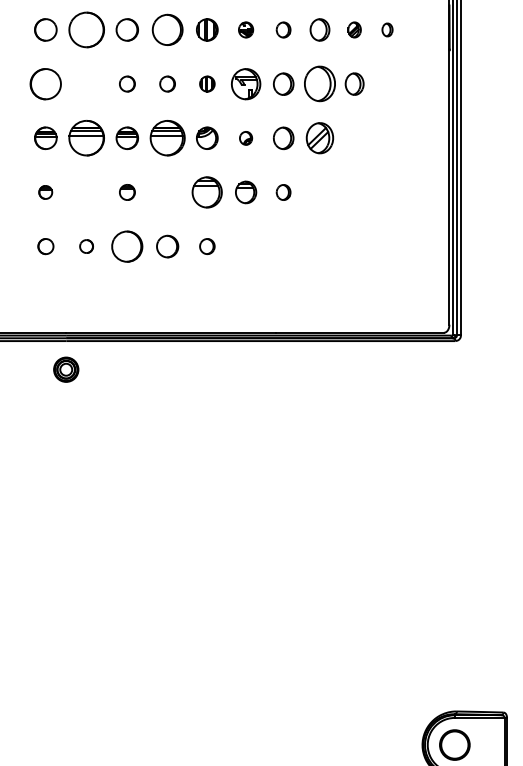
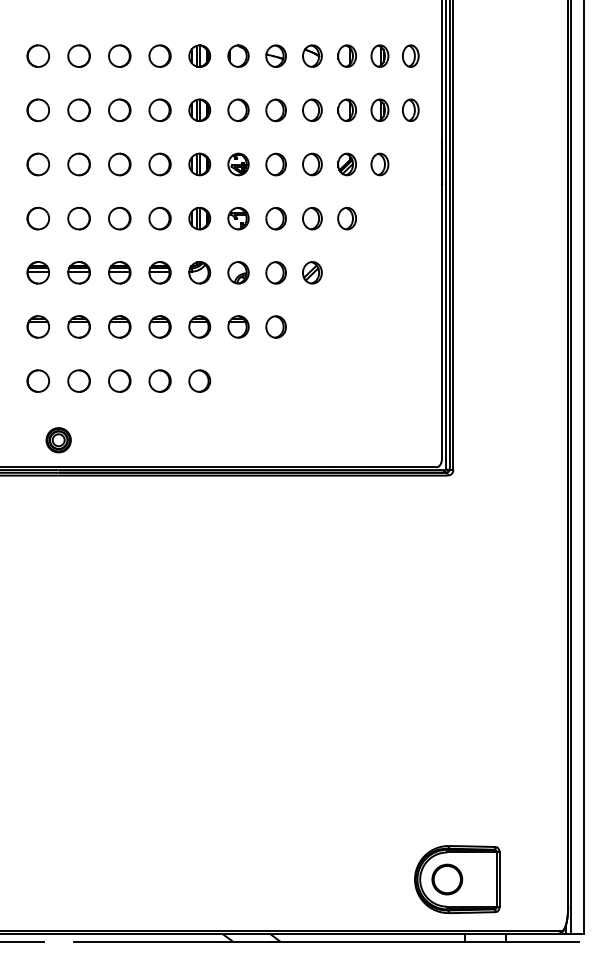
part: (86, 29) -> (78, 164), size x0.62
part: (167, 29) -> (159, 164), size x0.71
part: (246, 29) -> (238, 164), size x1.43
part: (283, 29) -> (275, 164), size x1.43
part: (354, 29) -> (346, 164), size x1.43
part: (387, 29) -> (379, 164), size x1.67
part: (46, 83) -> (38, 218), size x0.71
part: (86, 83) -> (78, 218), added
part: (127, 83) -> (119, 218), size x1.43
part: (167, 83) -> (159, 218), size x1.43
part: (207, 83) -> (199, 218), size x1.43
part: (246, 83) -> (238, 218), size x0.71
part: (320, 83) -> (312, 218), size x0.62
part: (86, 137) -> (78, 272), size x0.62
part: (167, 137) -> (159, 272), size x0.62
part: (246, 137) -> (238, 272), size x1.67
part: (320, 137) -> (312, 272), size x0.71
part: (45, 191) -> (37, 326), size x1.67
part: (86, 191) -> (78, 326), added
part: (127, 191) -> (119, 326), size x1.43
part: (167, 191) -> (159, 326), added
part: (207, 191) -> (199, 326), size x0.71
part: (283, 191) -> (275, 326), size x1.43
part: (46, 245) -> (38, 380), size x1.43
part: (86, 245) -> (78, 380), size x1.67
part: (127, 245) -> (119, 380), size x0.71
part: (207, 245) -> (199, 380), size x1.43
part: (66, 369) -> (58, 440), moved

